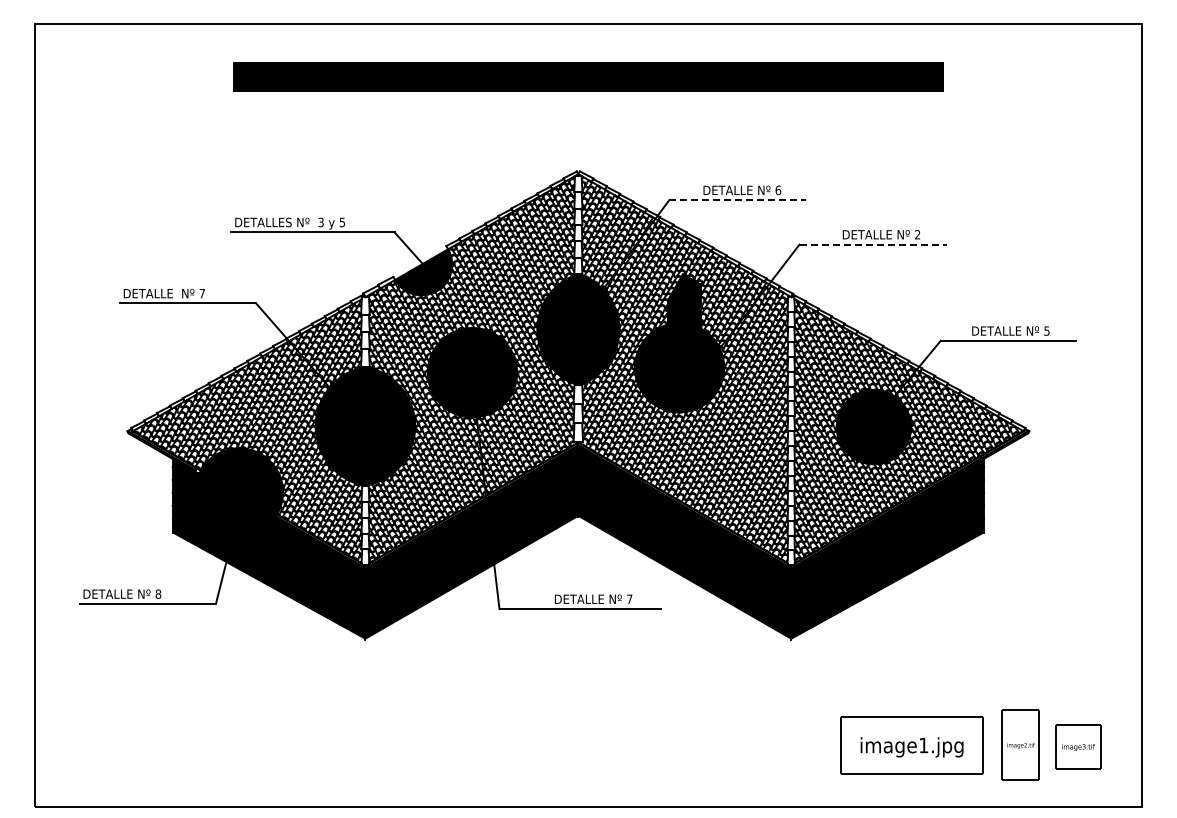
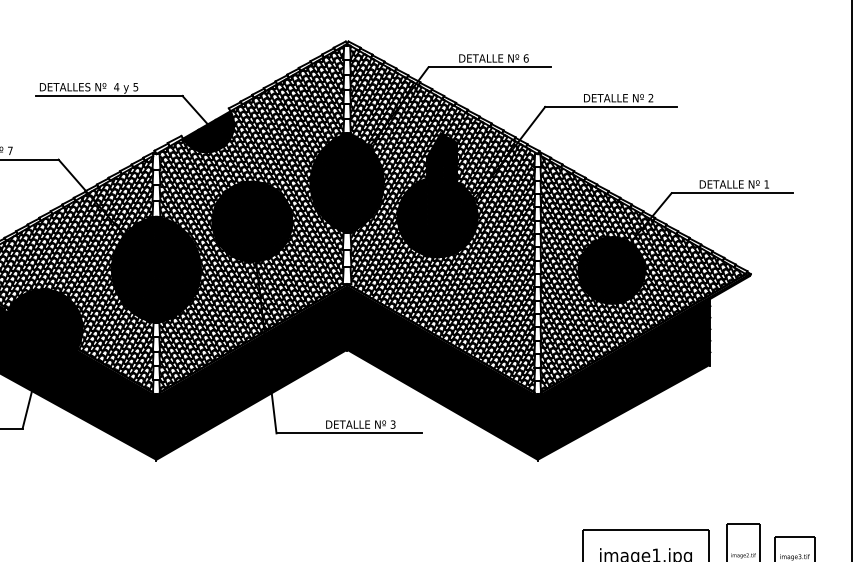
line: (738, 200) -> (490, 67), dashed -> solid
text: (320, 222) -> (116, 87), 3 -> 4
line: (873, 244) -> (611, 106), dashed -> solid
text: (1046, 330) -> (766, 183), 5 -> 1
text: (629, 598) -> (392, 423), 7 -> 3

